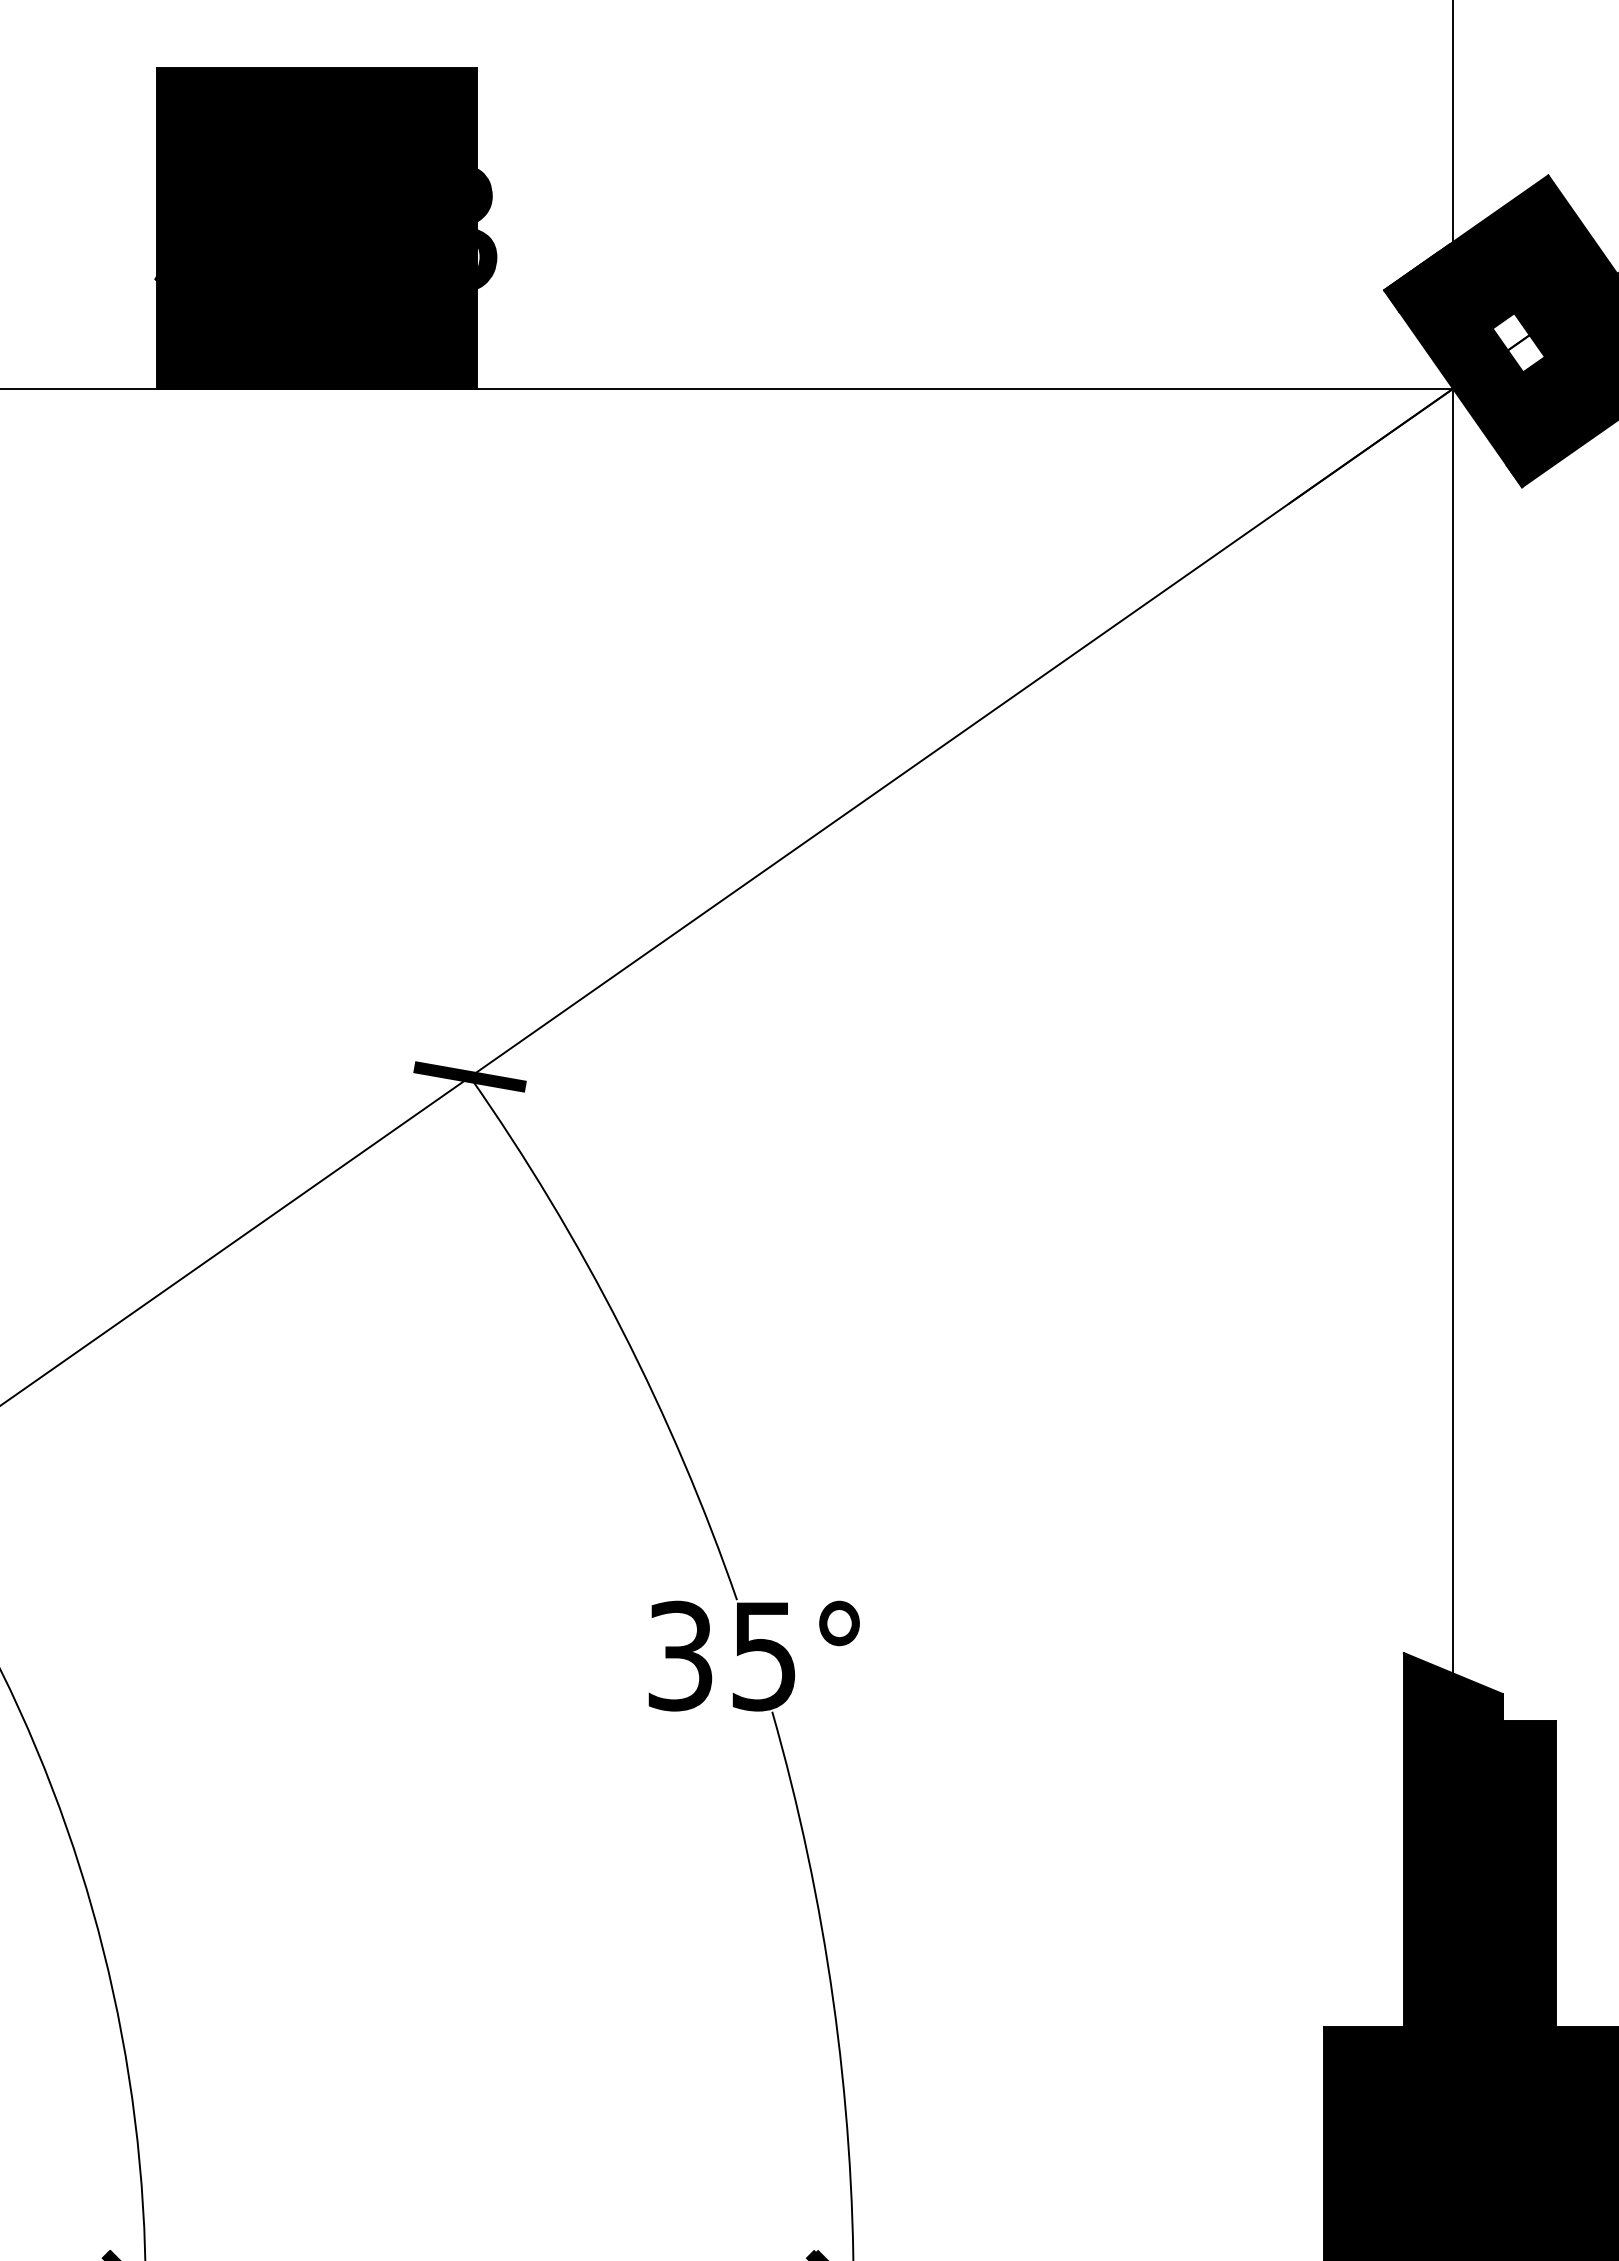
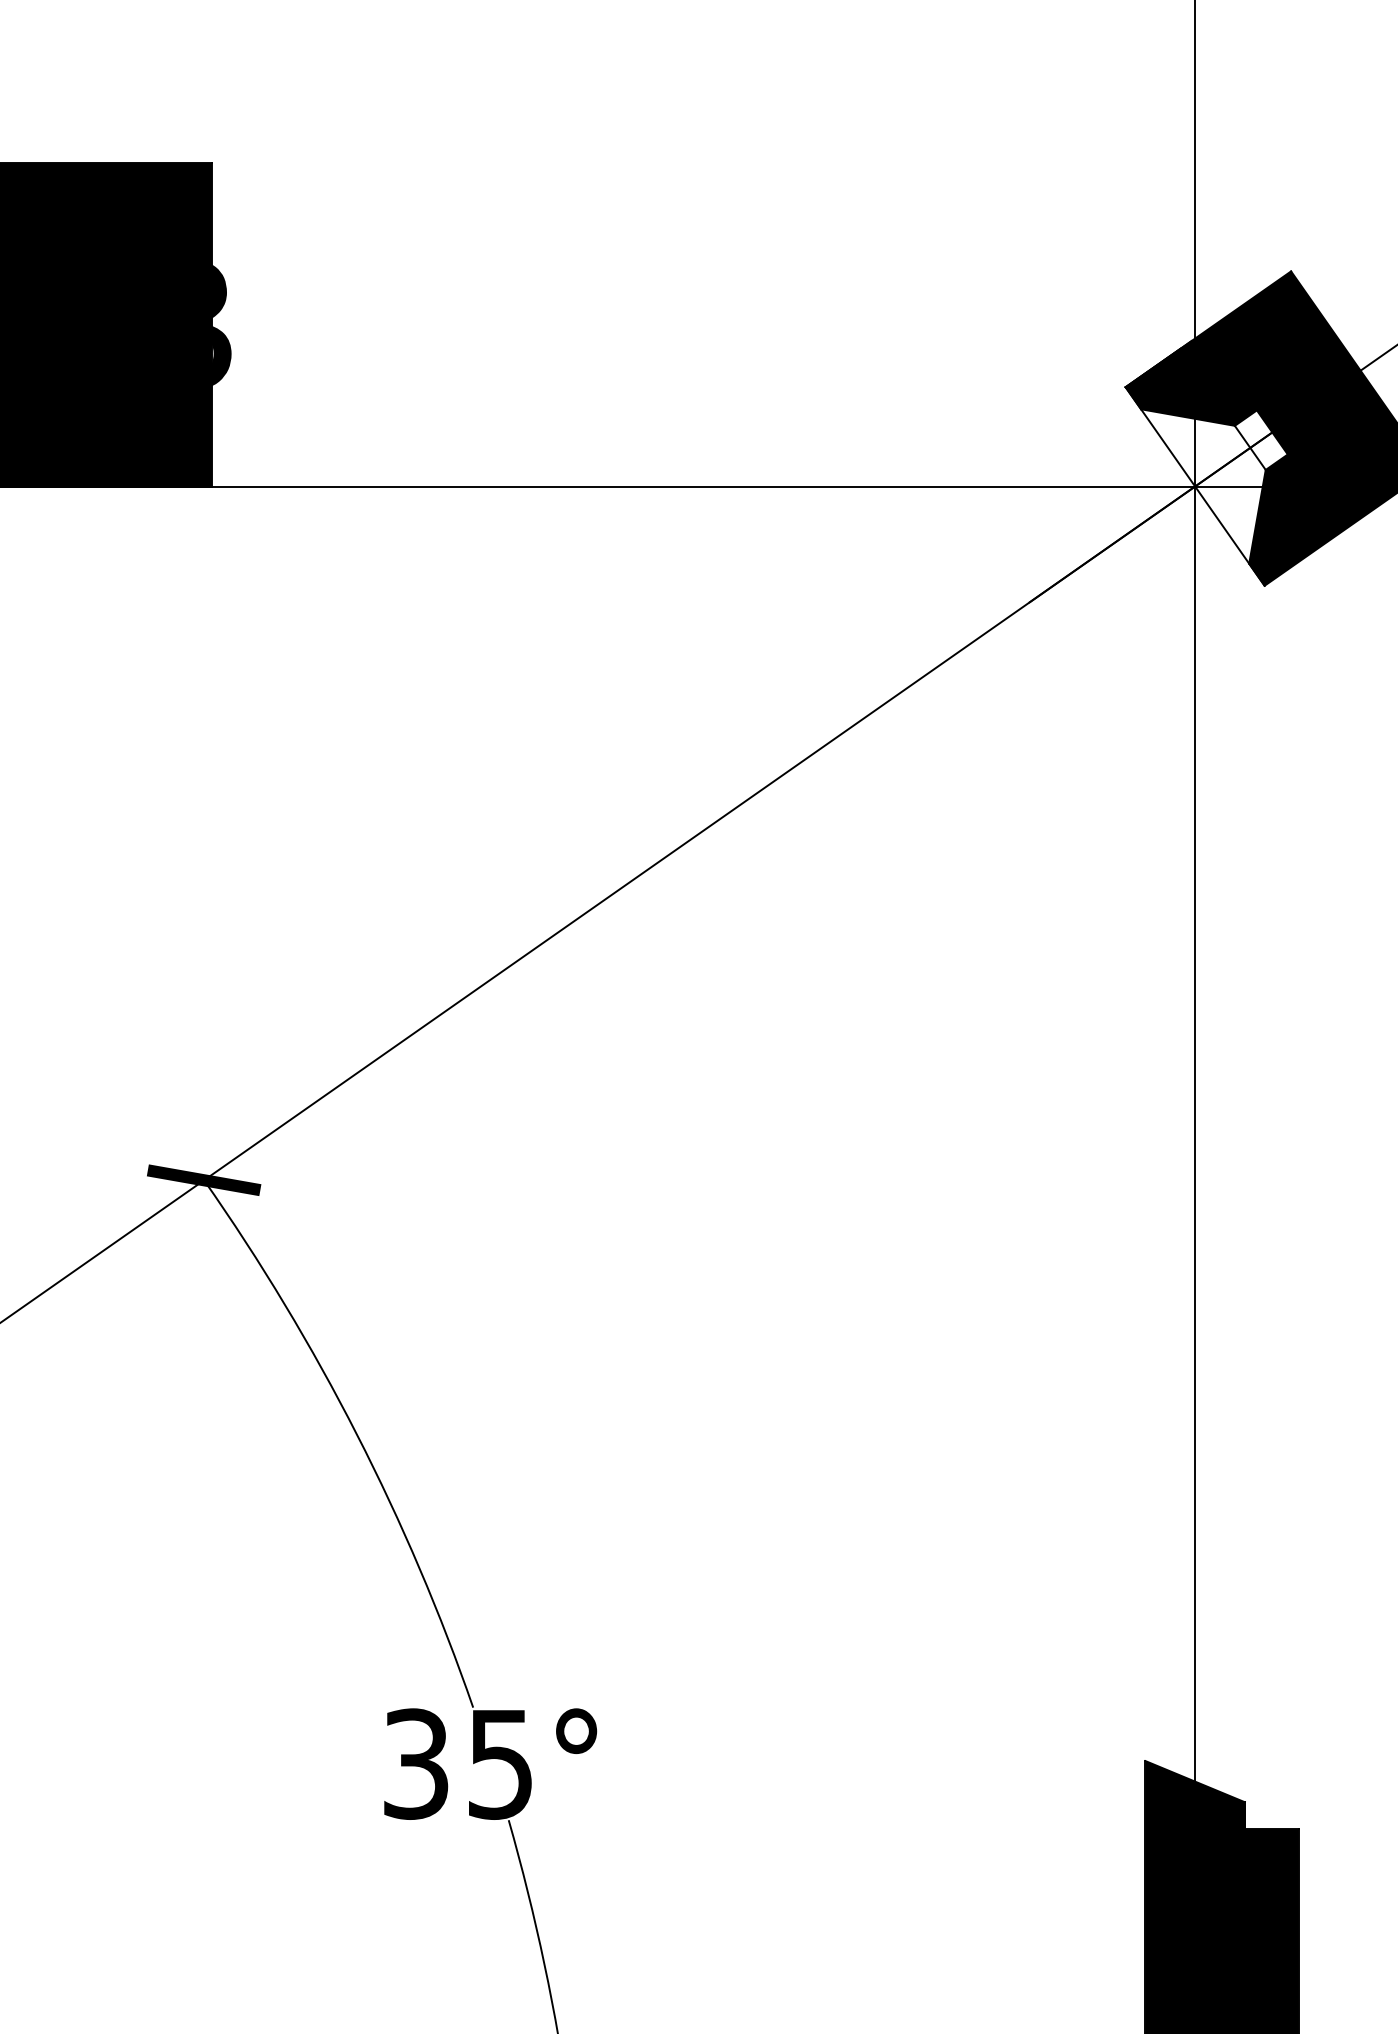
fill: (1461, 388) -> (1203, 486), removed

